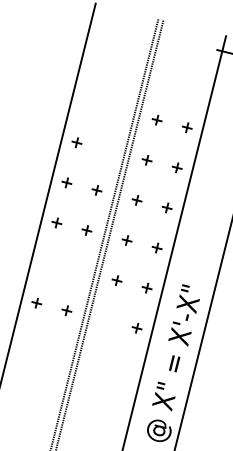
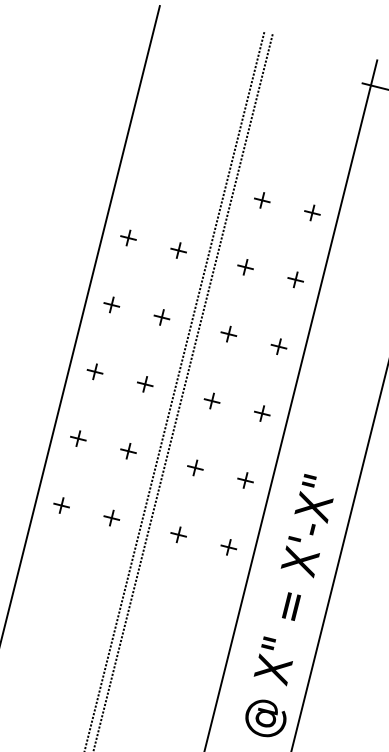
part: (106, 150) -> (177, 250), added
part: (46, 262) -> (77, 437), added
part: (76, 270) -> (127, 451), added
part: (106, 320) -> (177, 534), added

